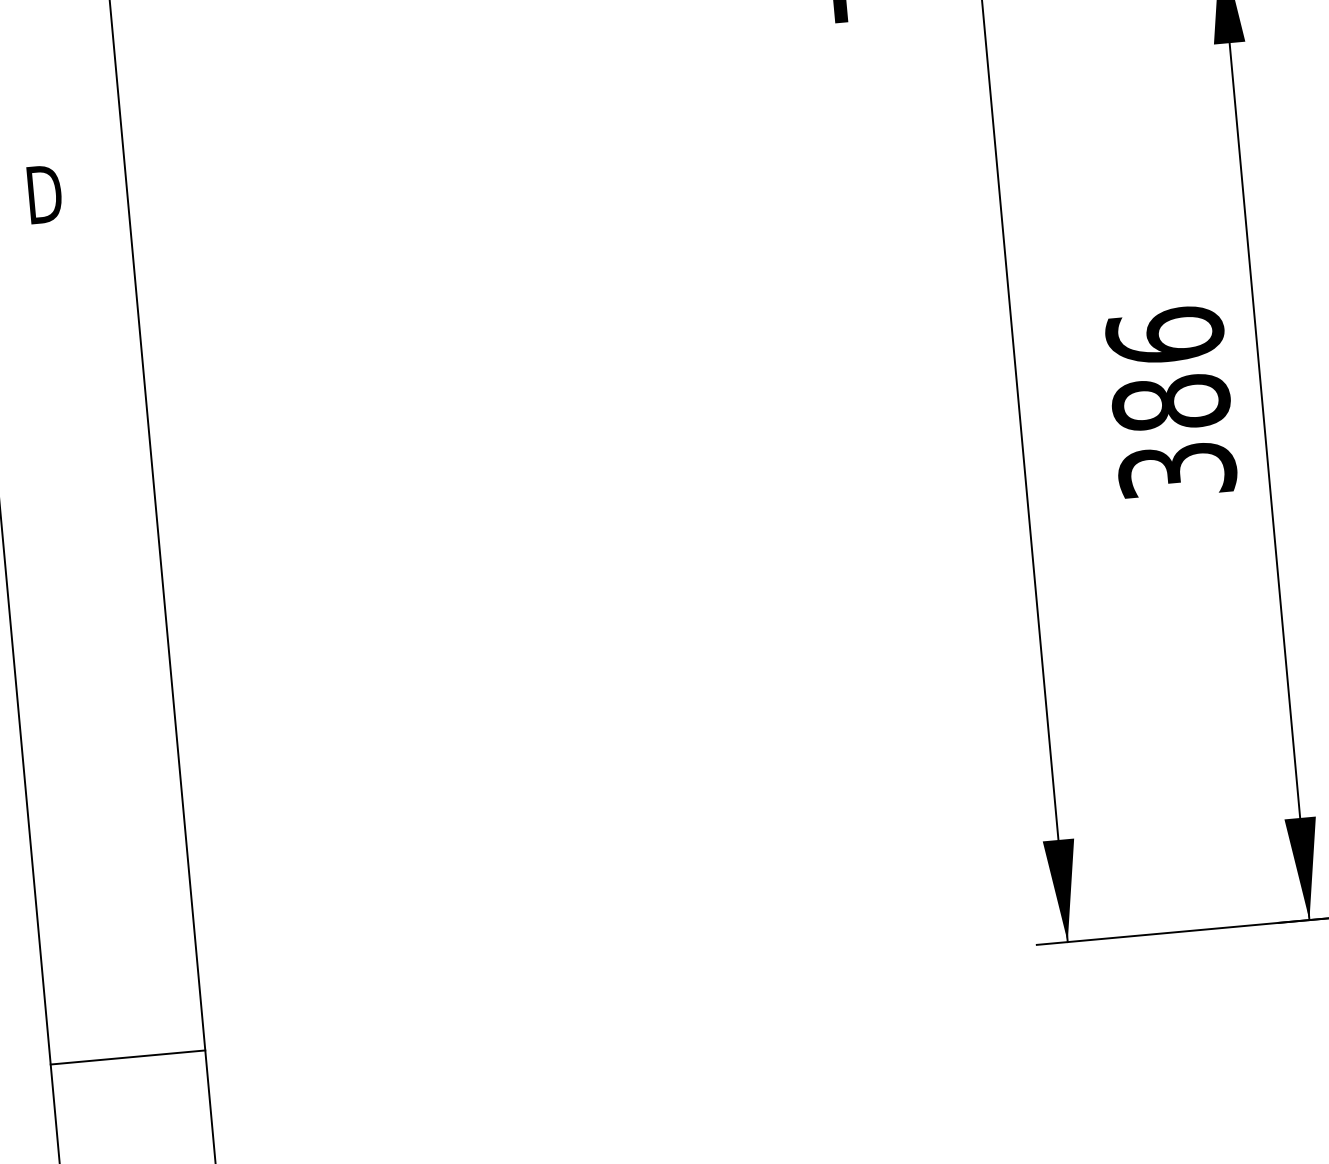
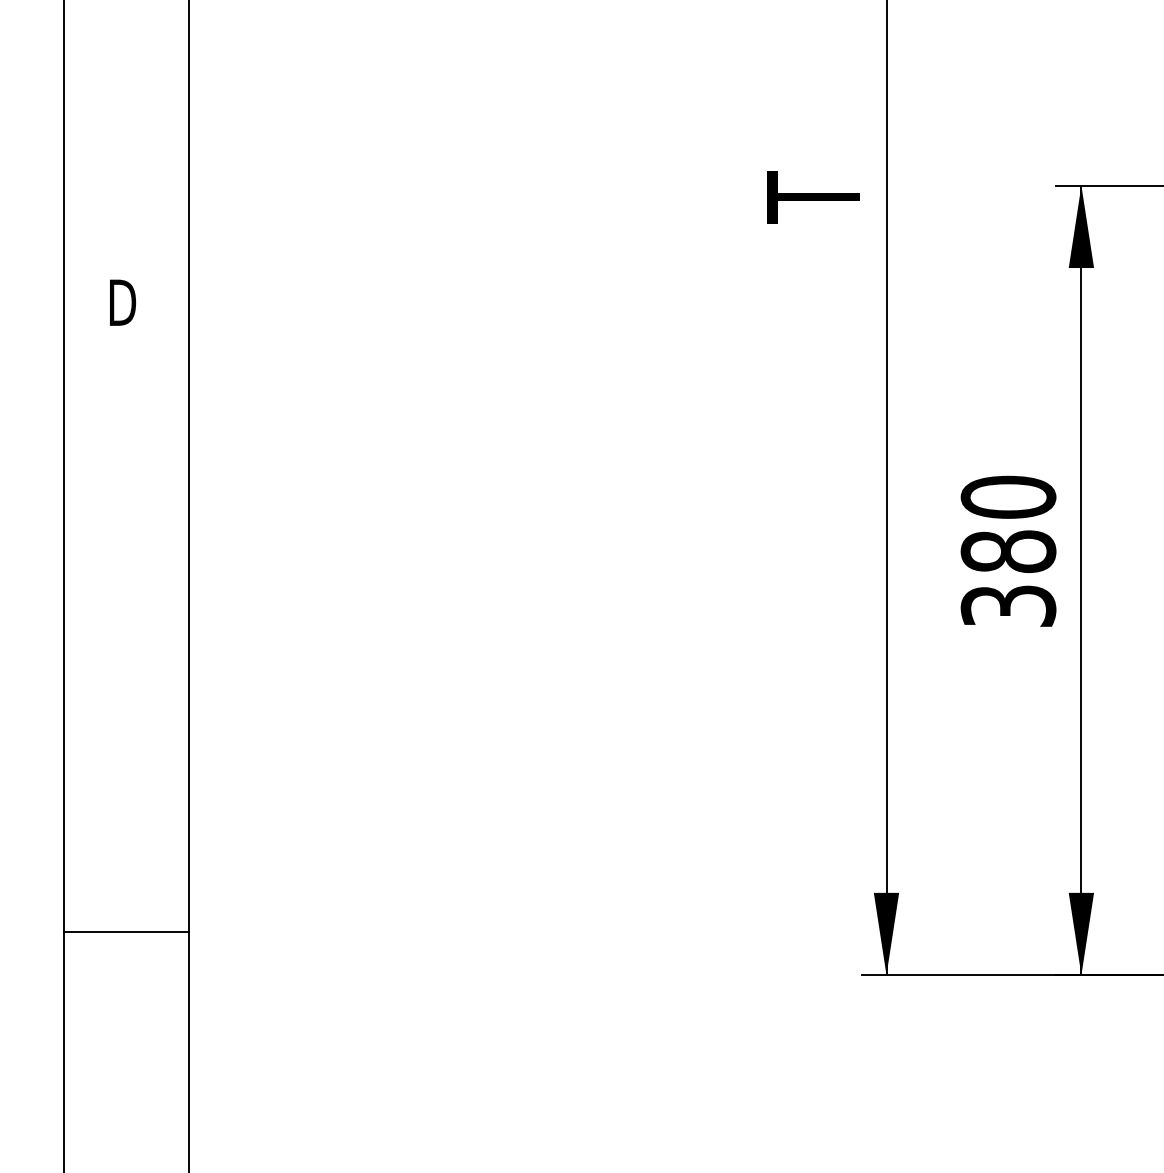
text: (1165, 334) -> (1008, 496), 386 -> 380
line: (128, 1057) -> (126, 932), moved

